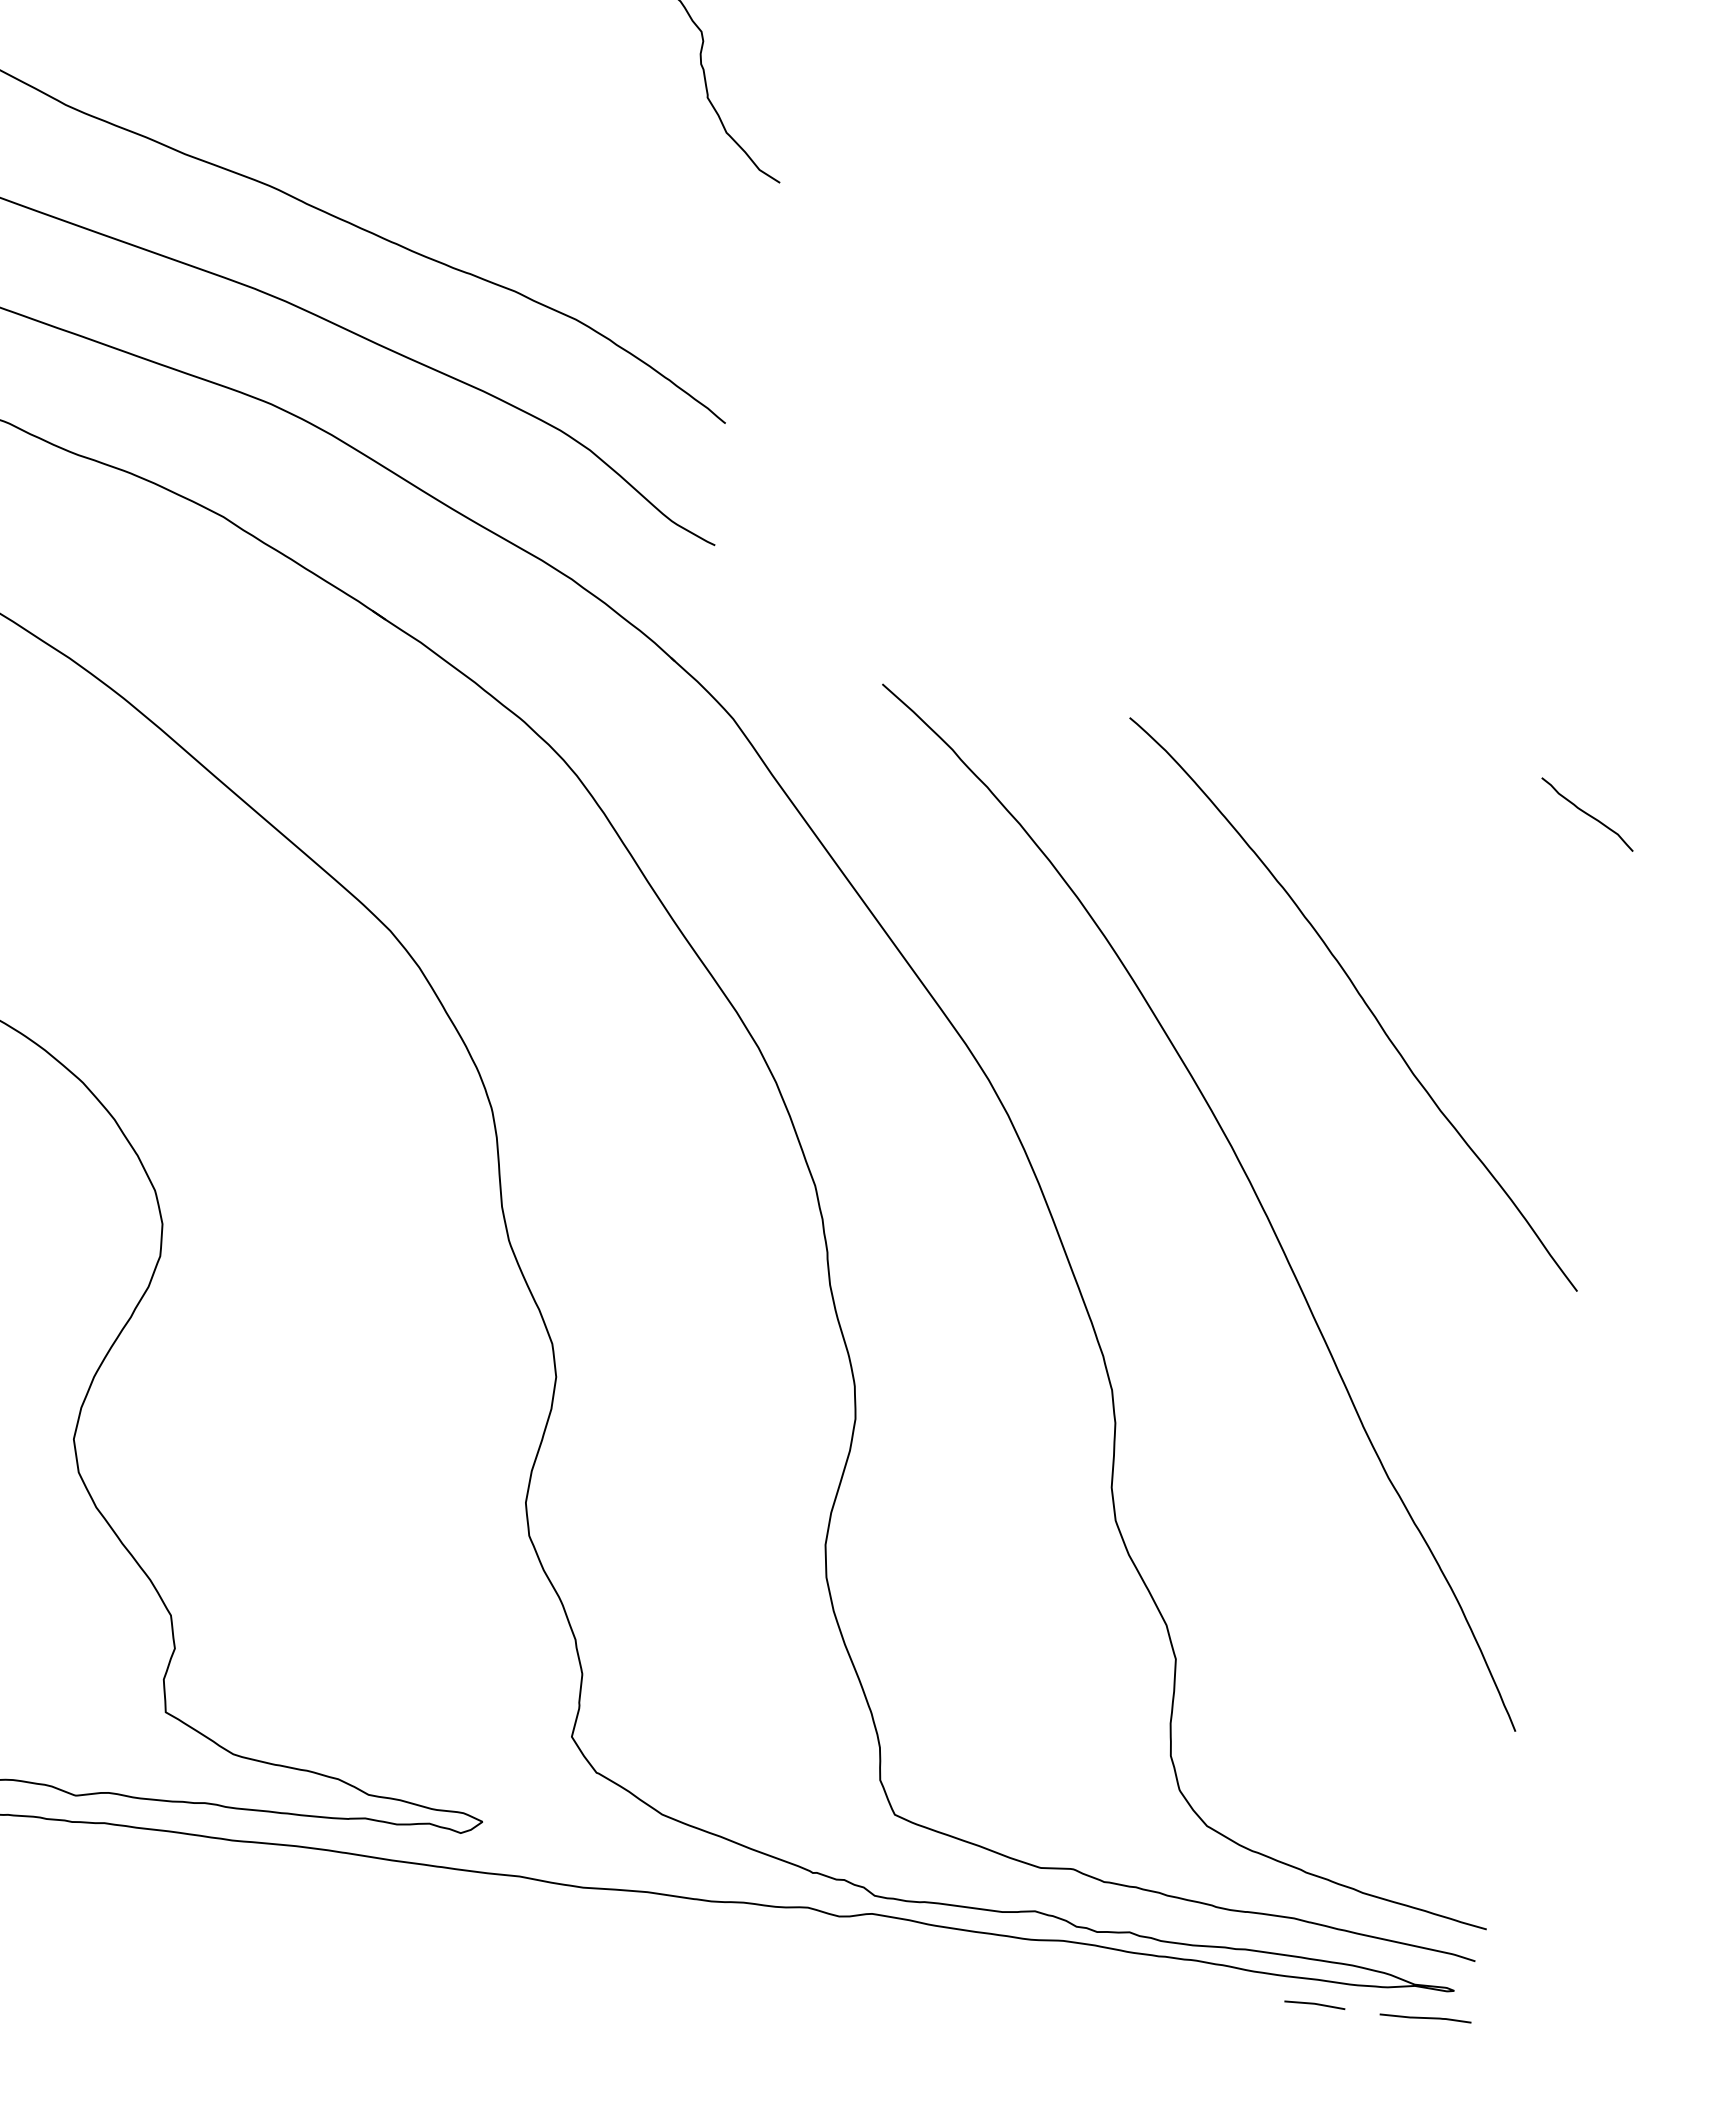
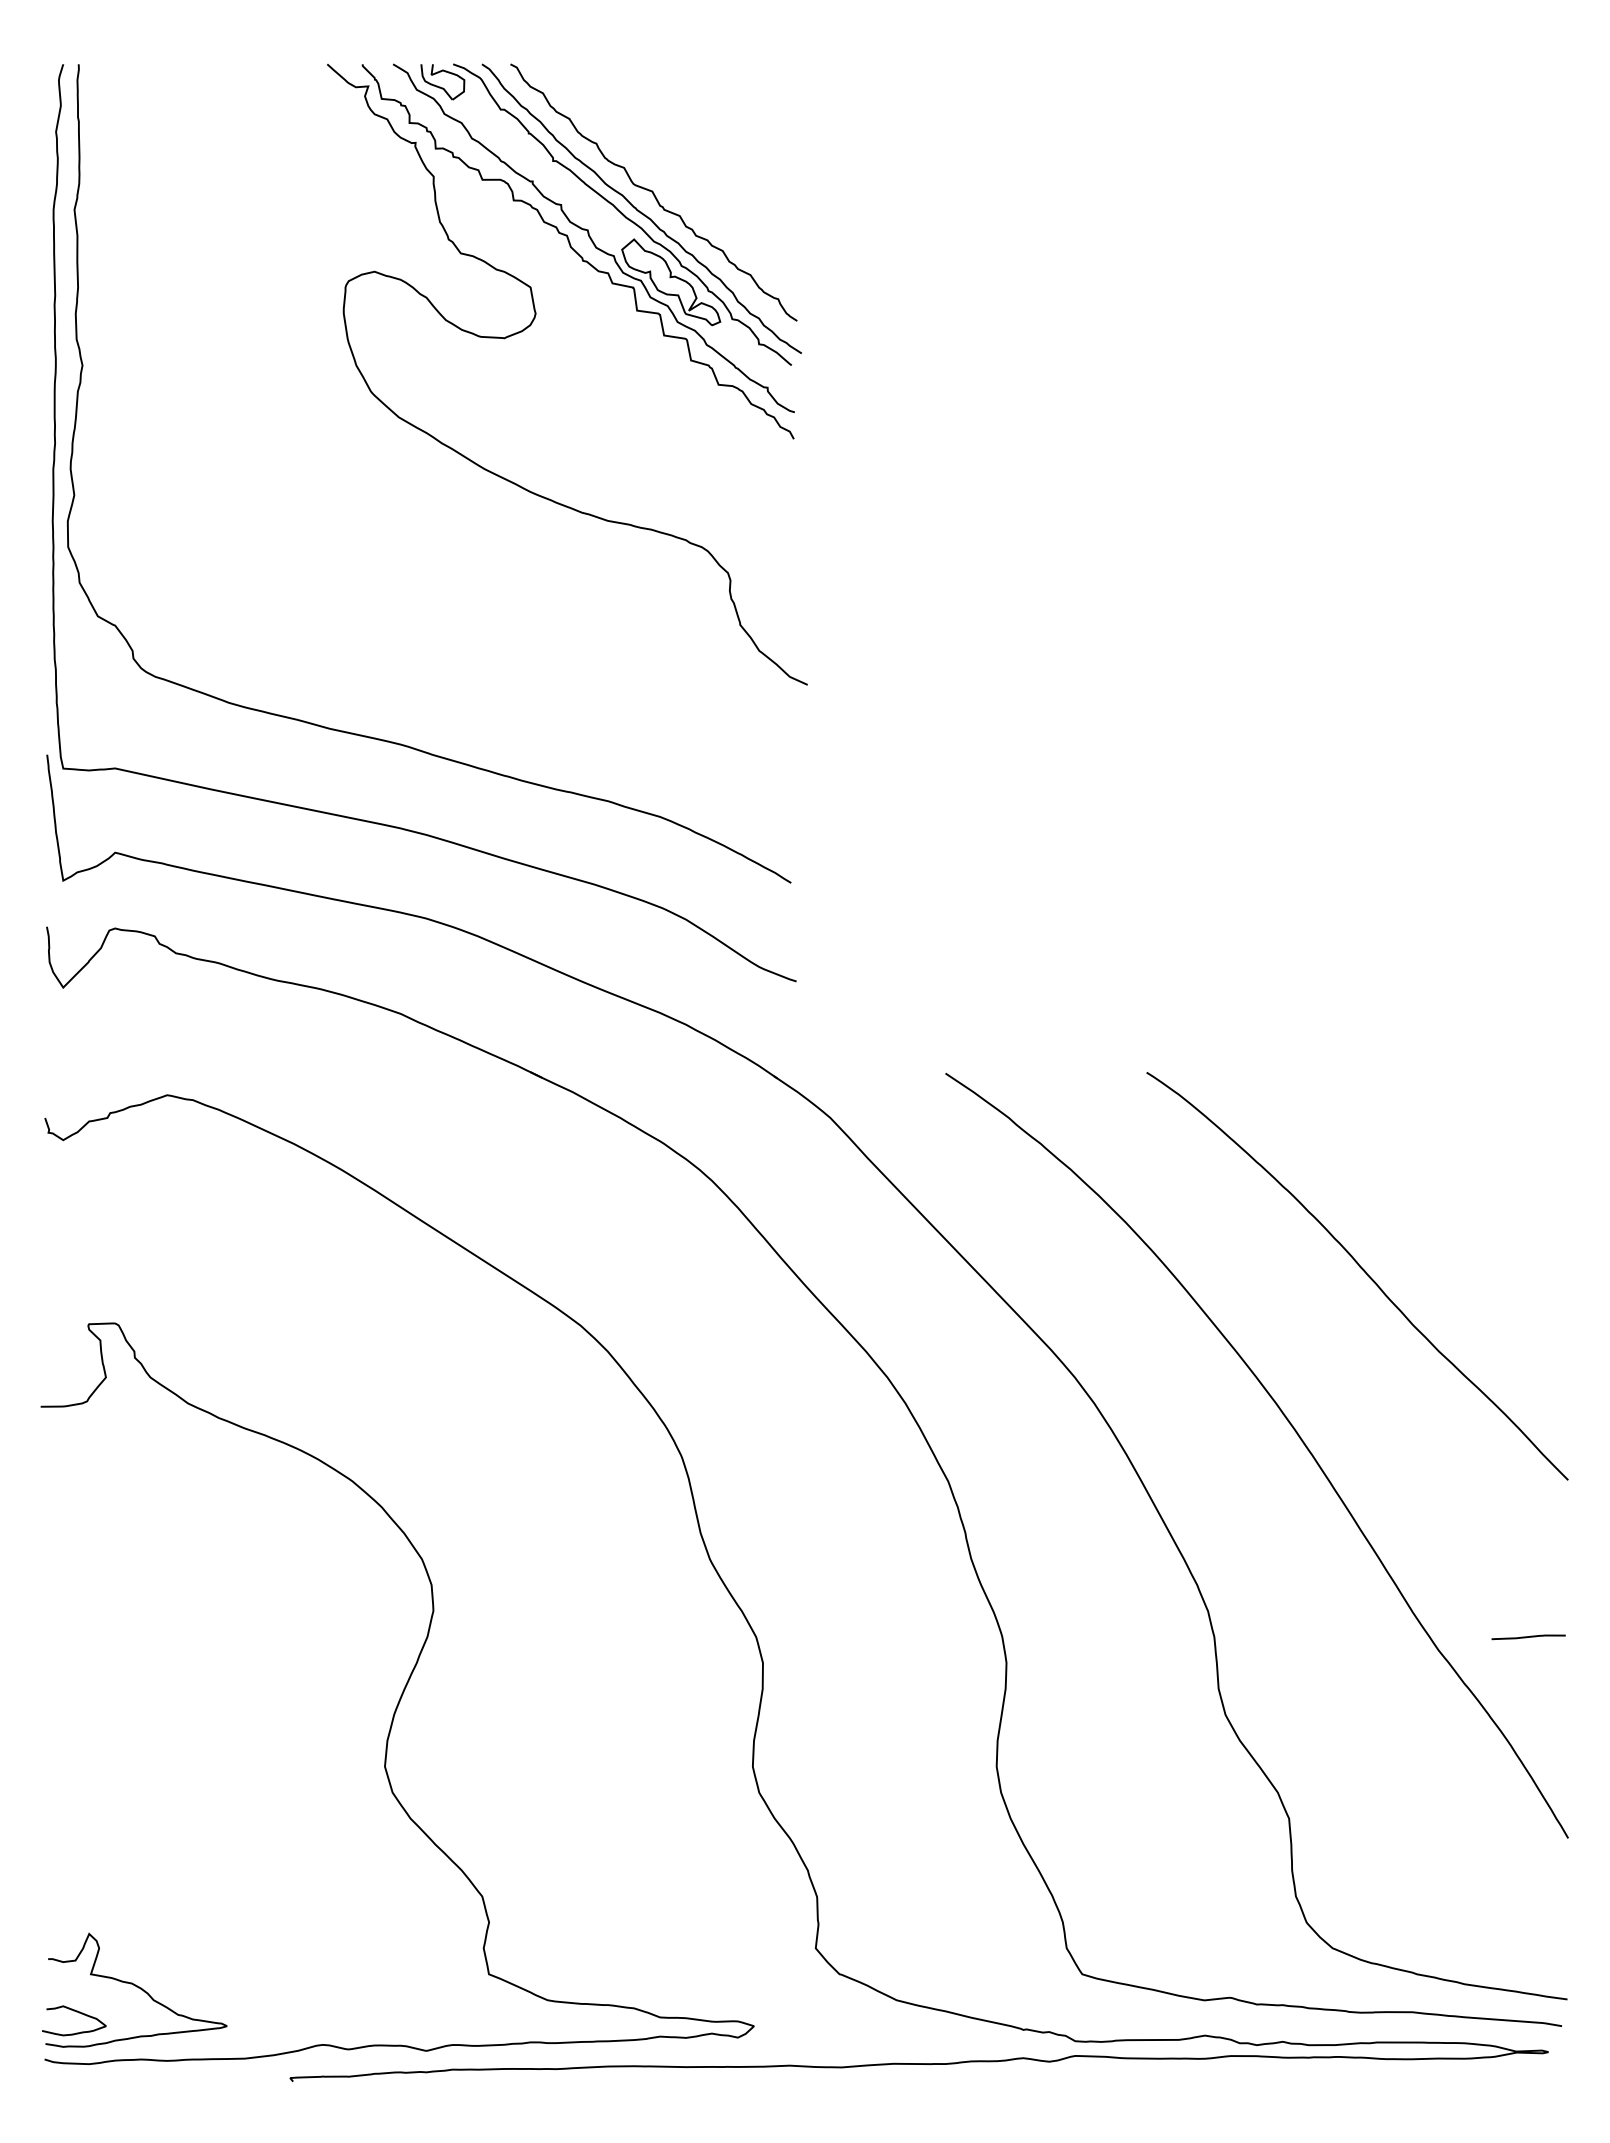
curve: (1587, 814) -> (1522, 1098), removed
line: (1314, 2004) -> (1438, 2078), removed
line: (1425, 2018) -> (1528, 1637), moved

